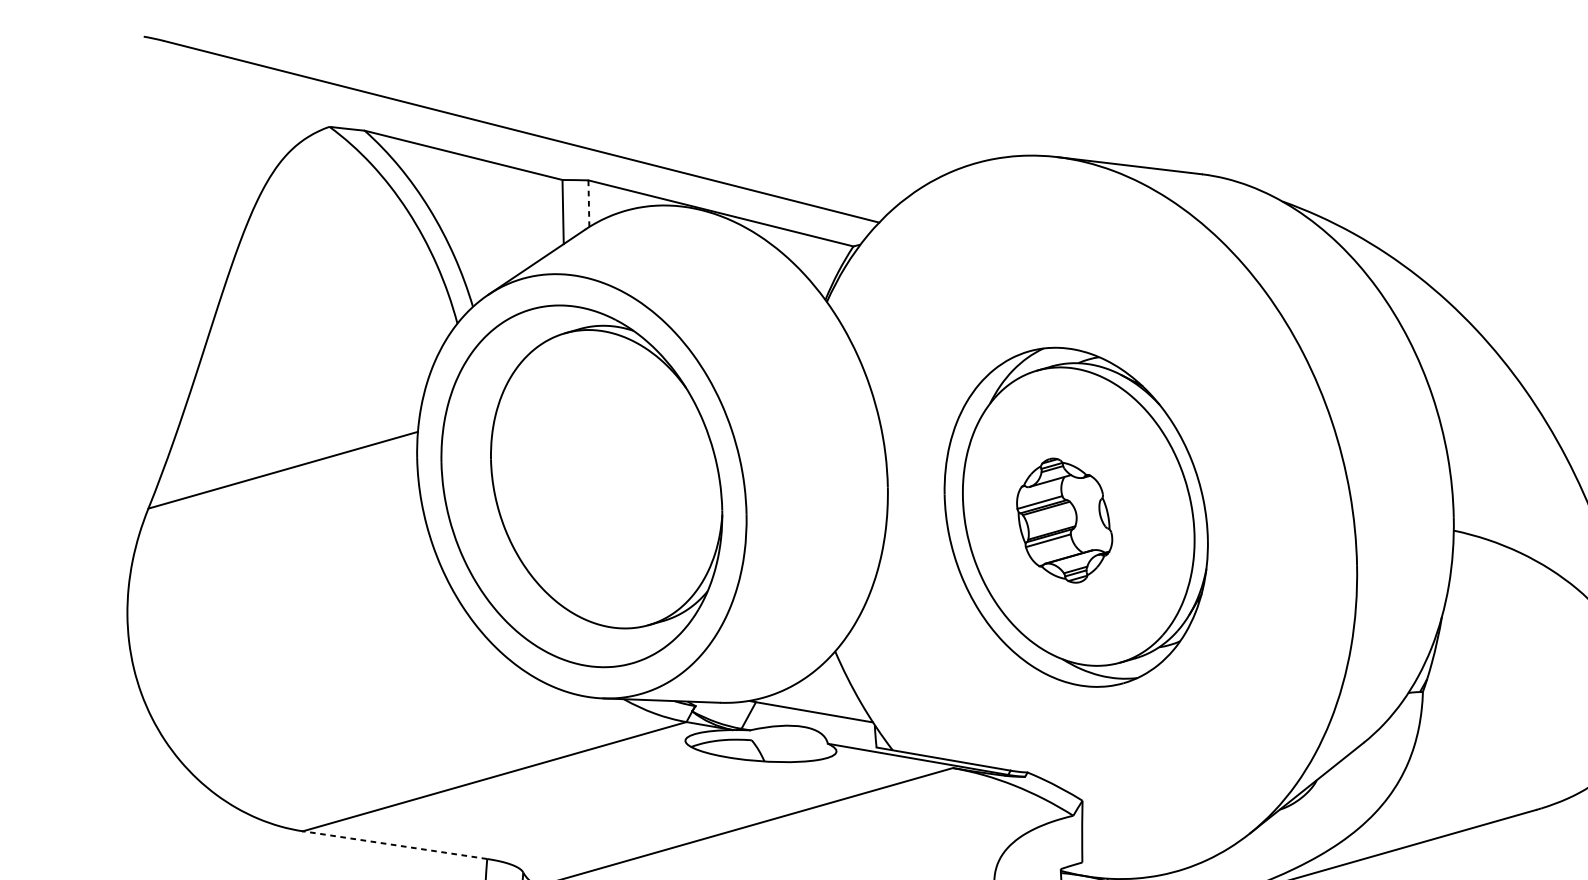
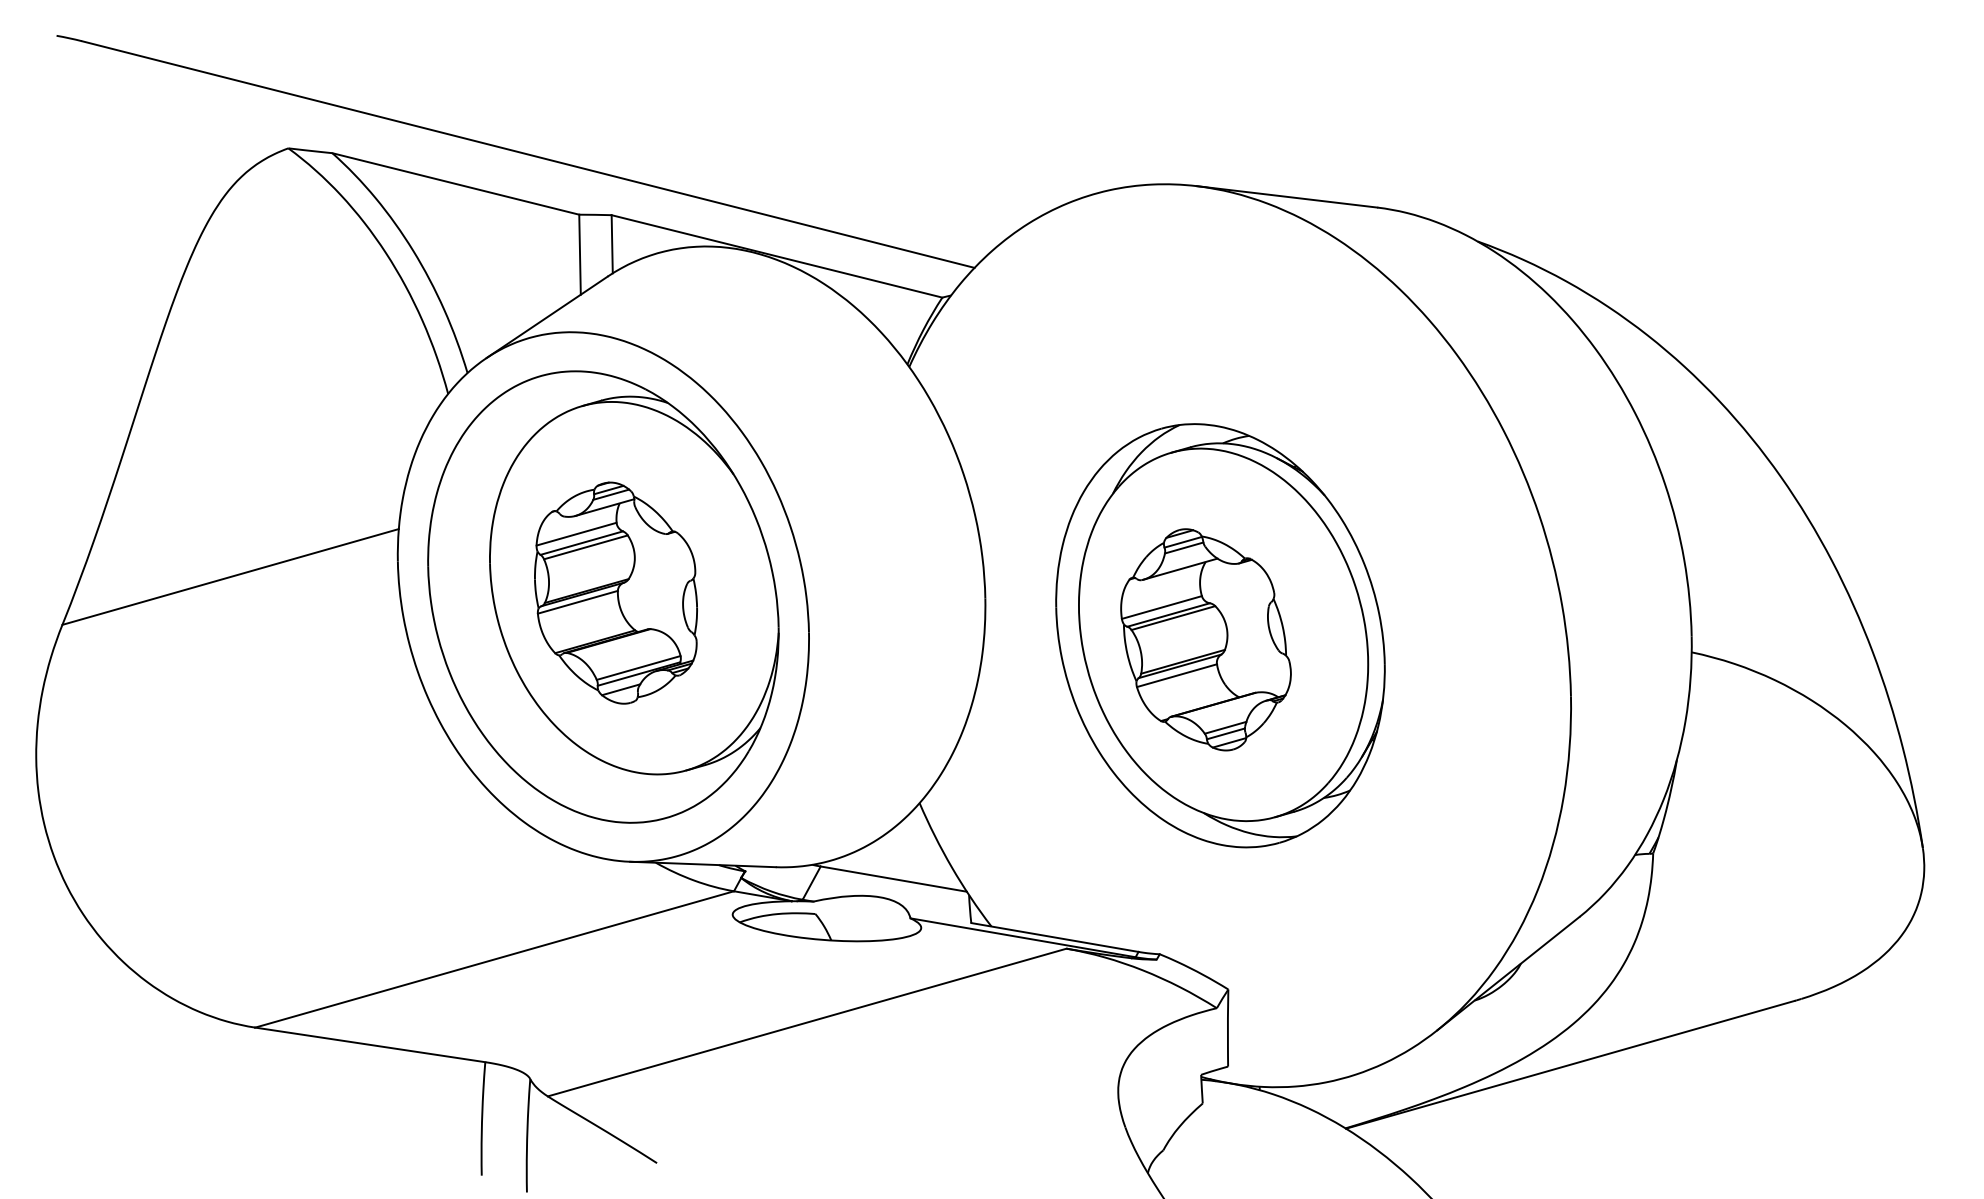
line: (589, 203) -> (612, 243), dashed -> solid
part: (591, 482) -> (615, 592), added
part: (1064, 520) -> (1205, 639), size x1.43
line: (394, 844) -> (369, 1044), dashed -> solid

